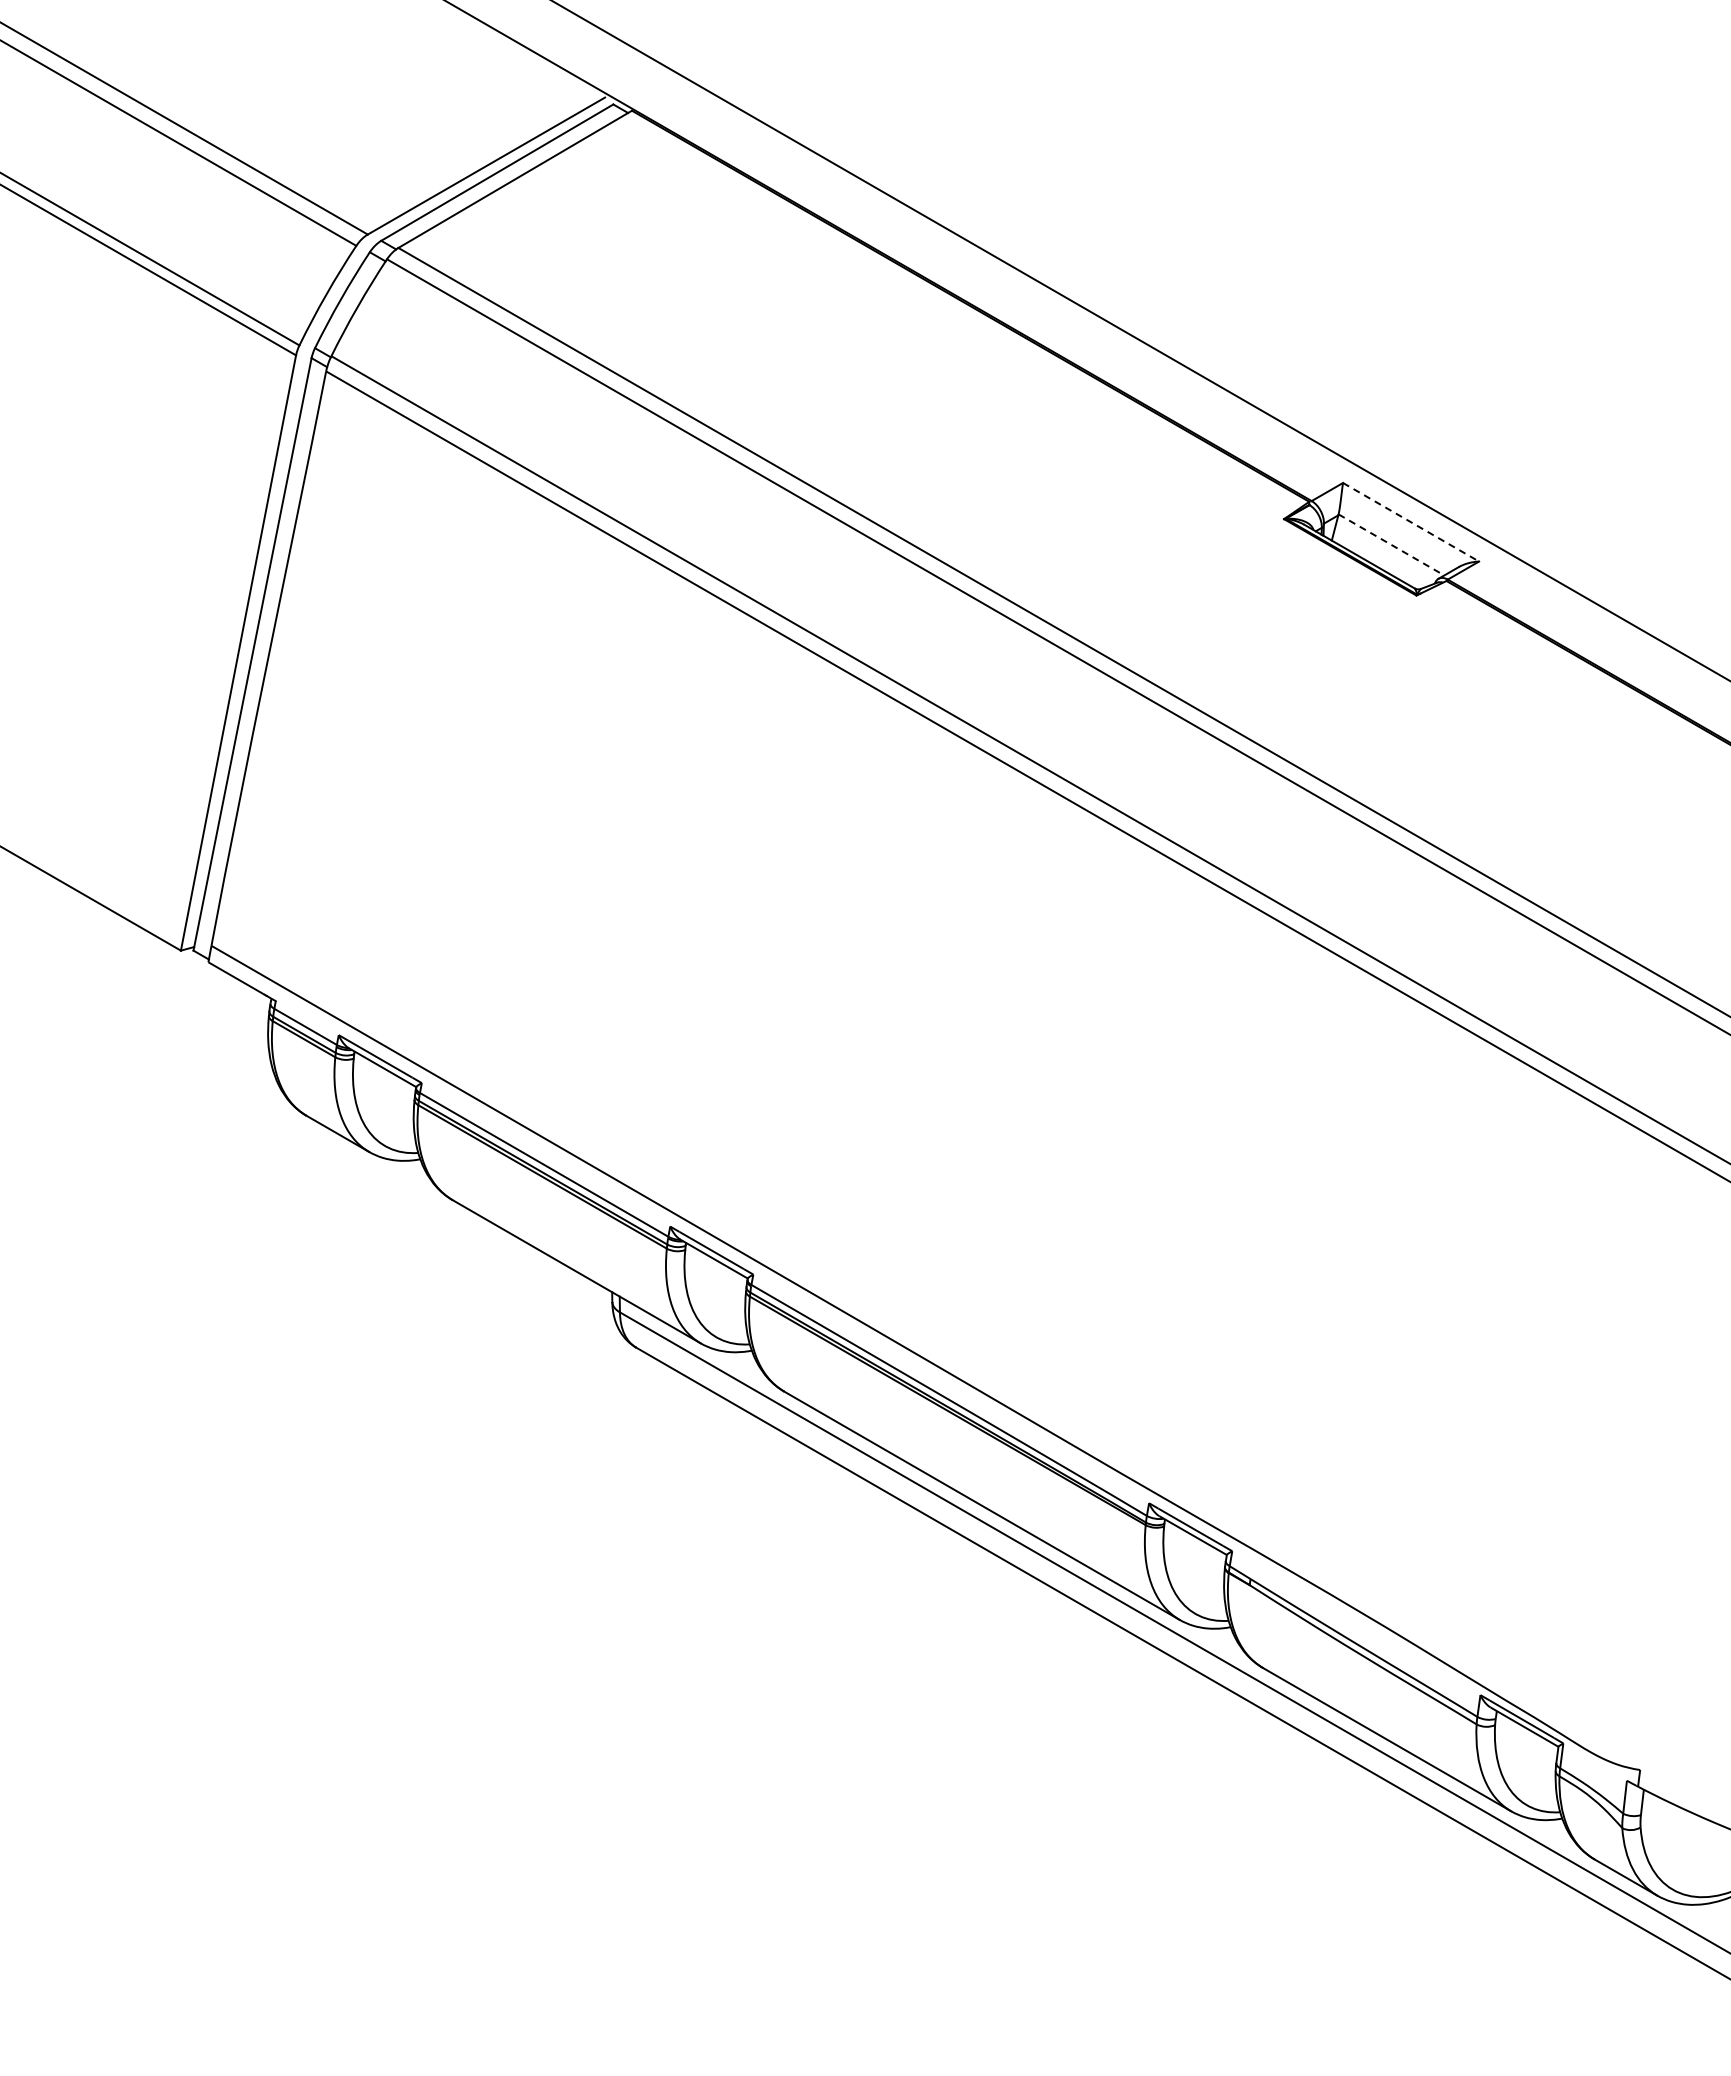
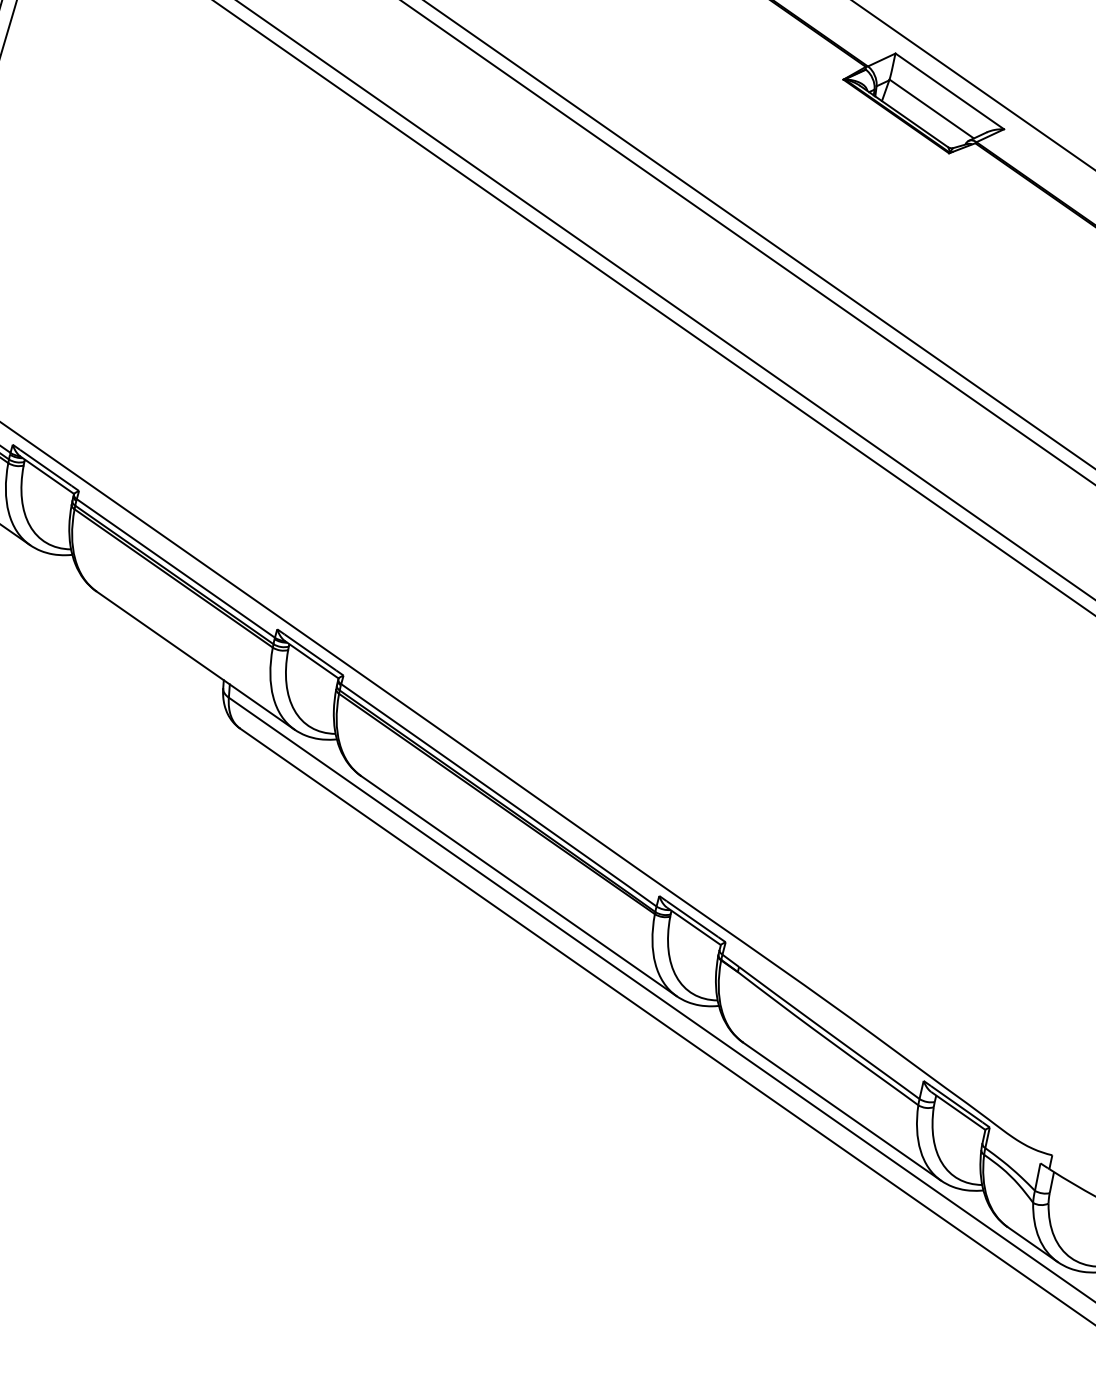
line: (1411, 522) -> (950, 91), dashed -> solid
line: (1391, 545) -> (931, 109), dashed -> solid

